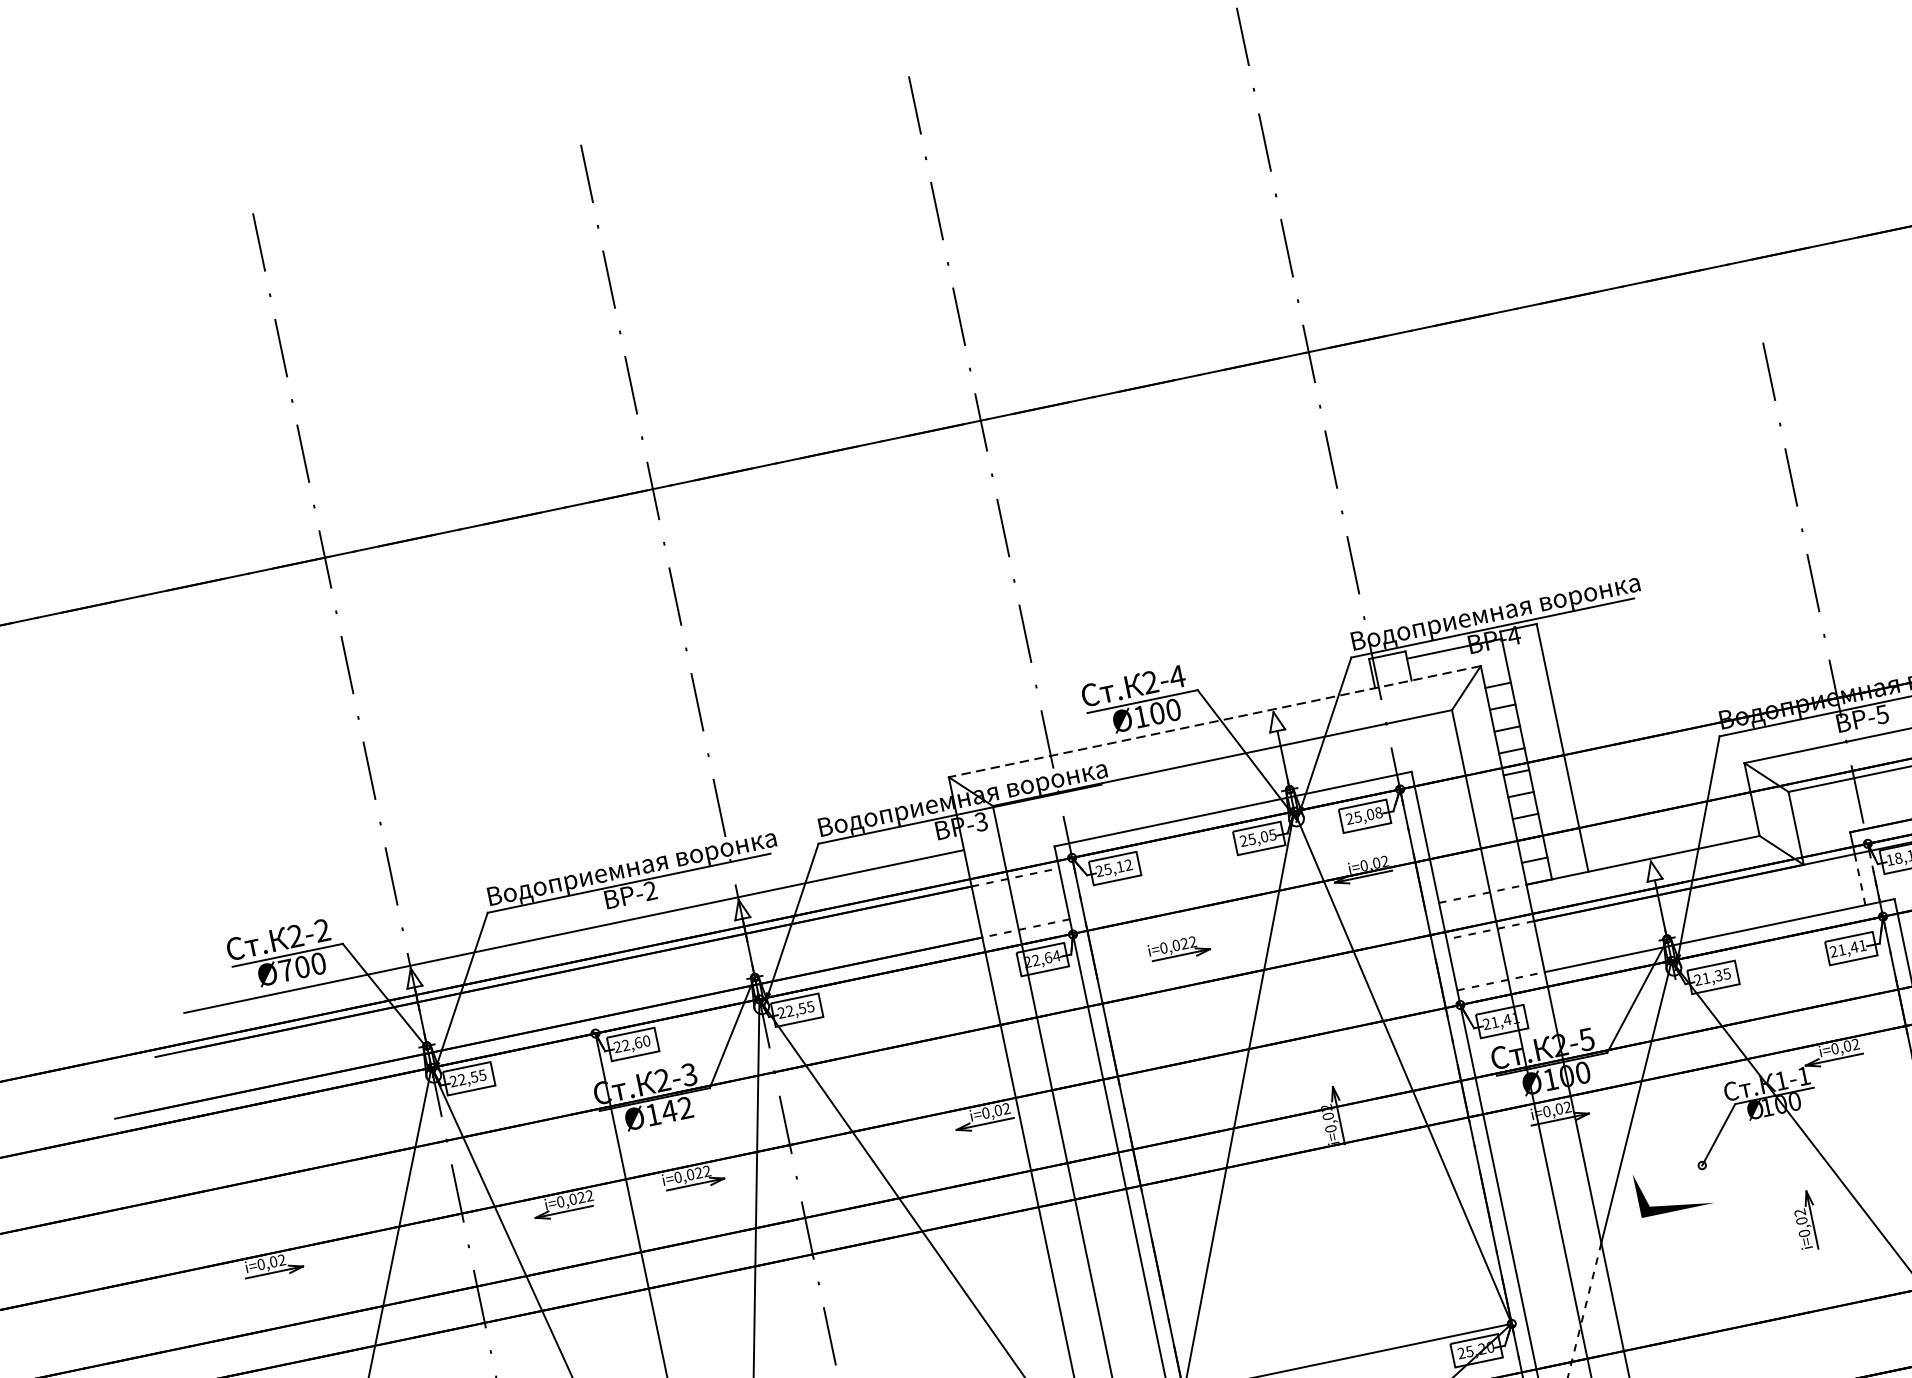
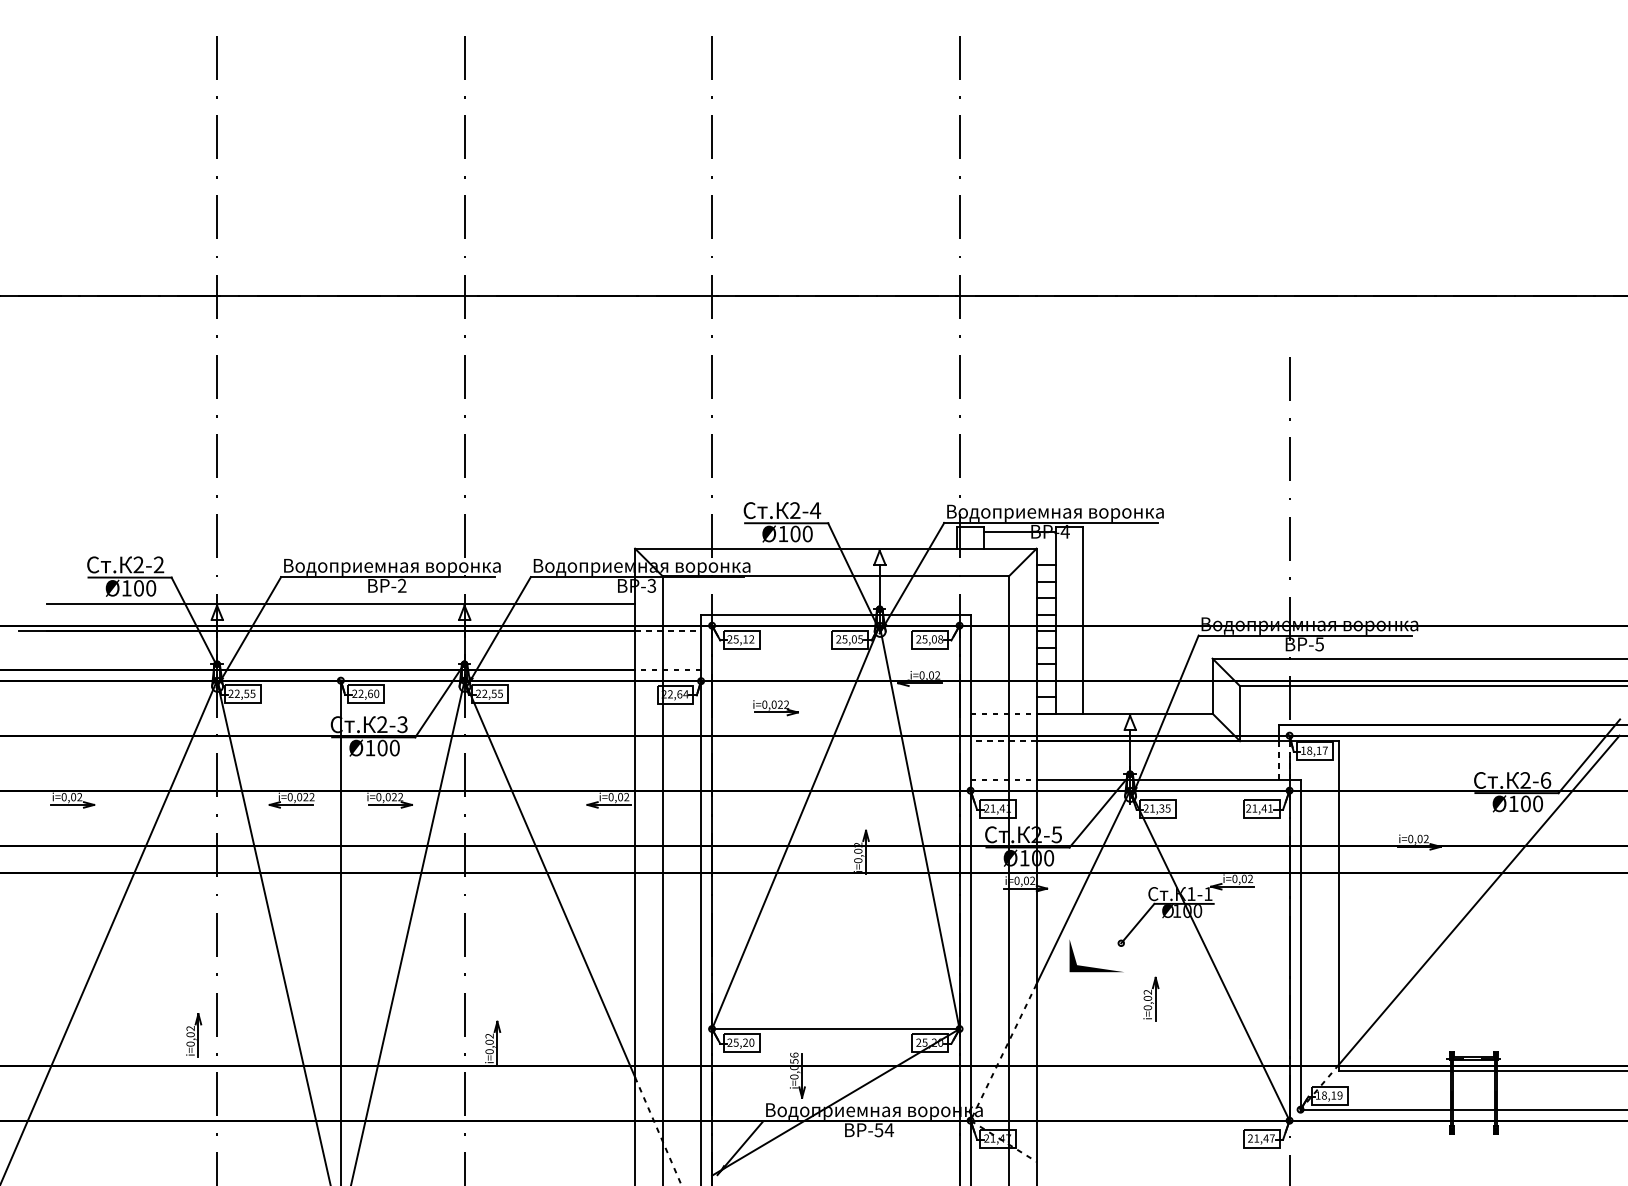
line: (1214, 721) -> (835, 548), dashed -> solid
text: (285, 970) -> (126, 588), Ø700 -> Ø100
text: (677, 1108) -> (388, 747), Ø142 -> Ø100
part: (1806, 1220) -> (1151, 998), moved

